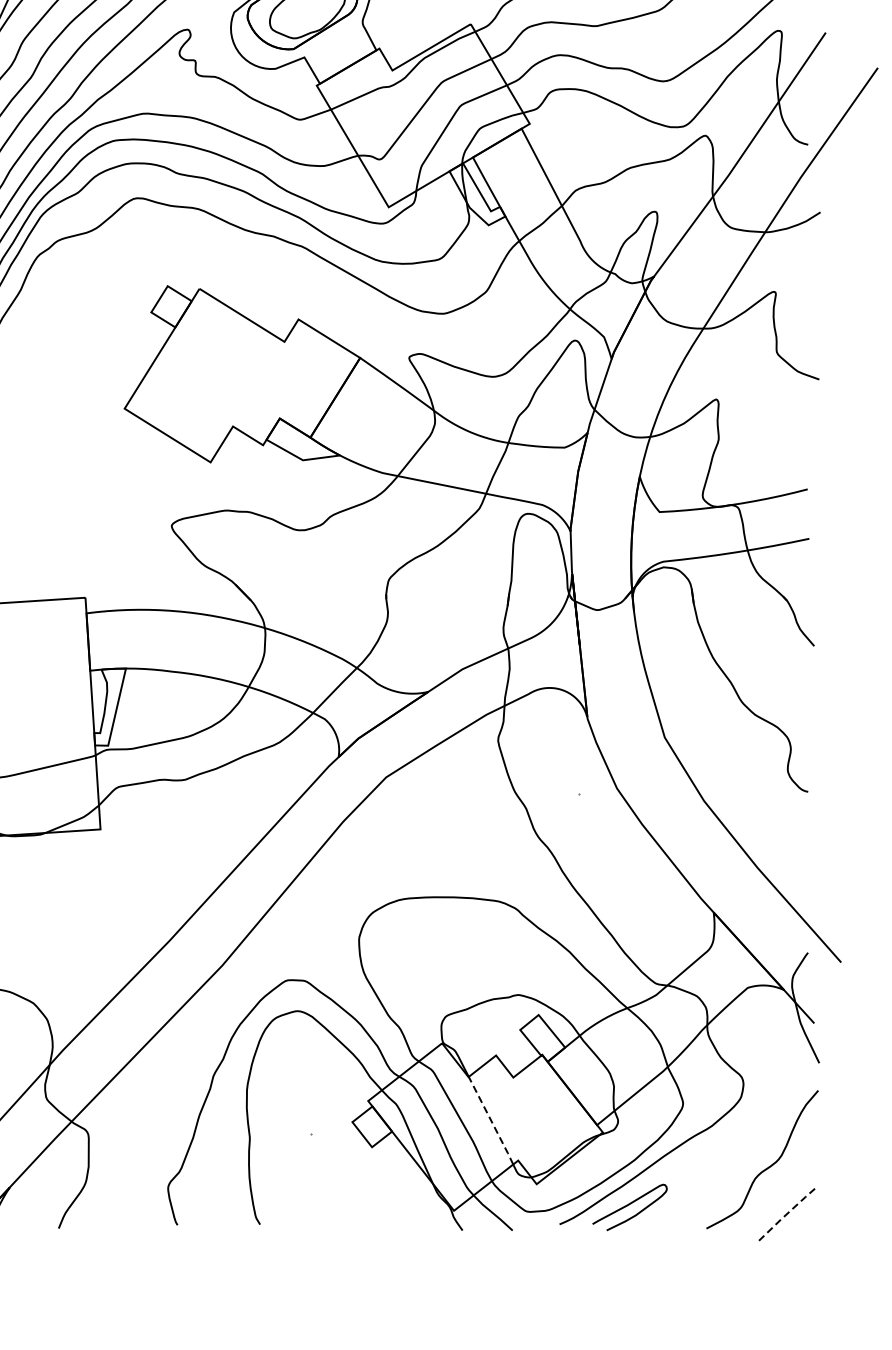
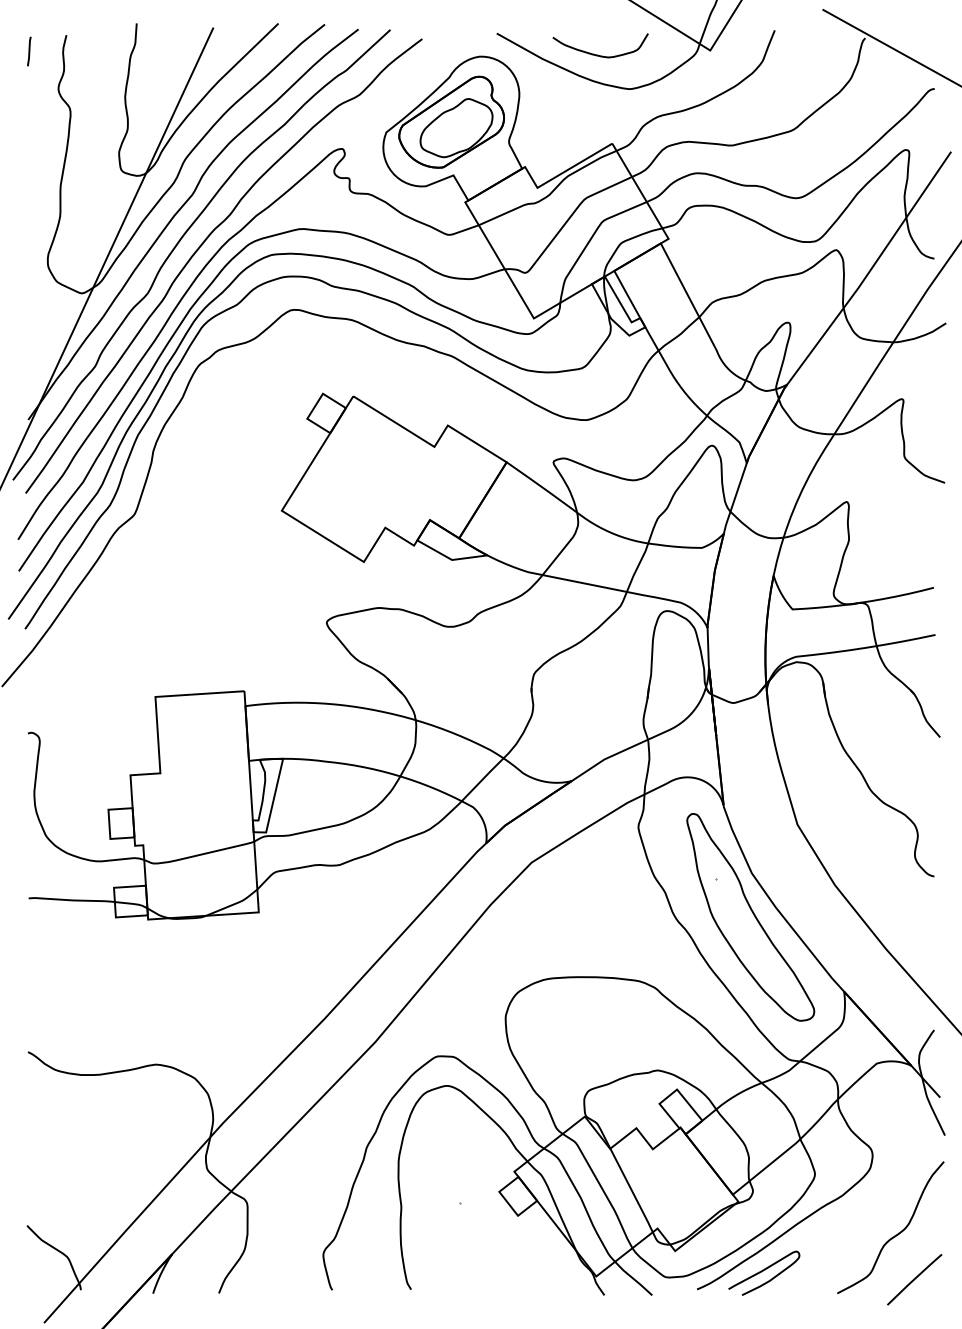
part: (615, 834) -> (750, 917), added
line: (490, 1120) -> (631, 1190), dashed -> solid
line: (787, 1212) -> (914, 1278), dashed -> solid

